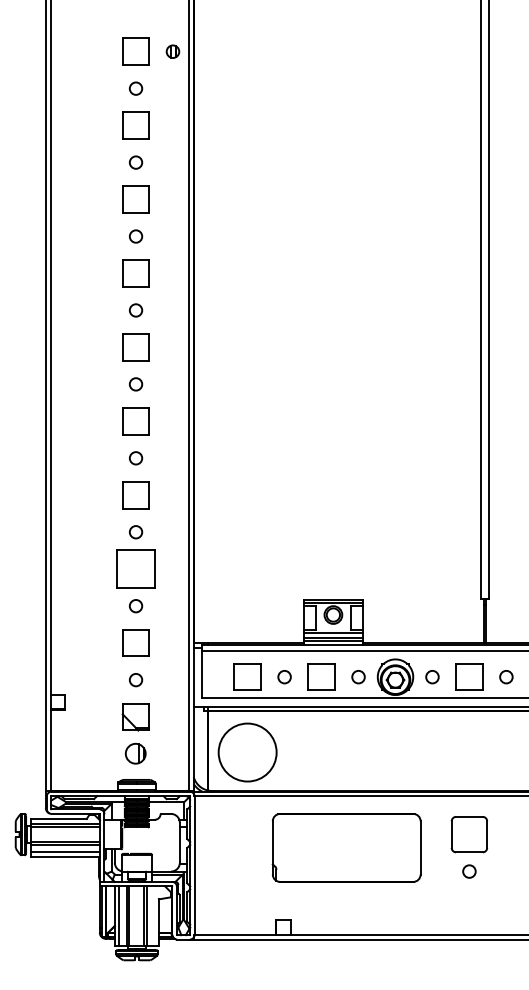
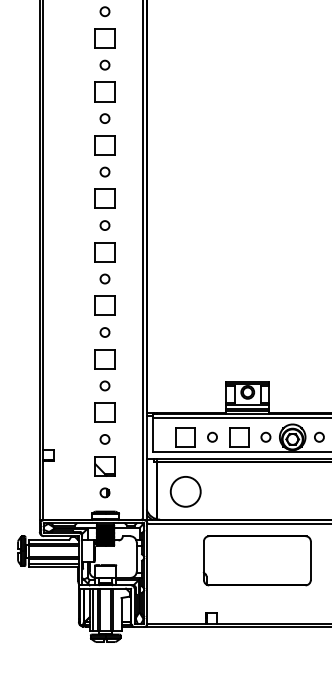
part: (135, 569) -> (104, 359), size x0.71
circle: (247, 752) -> (185, 491), size x0.71
part: (136, 754) -> (105, 493), size x0.62

